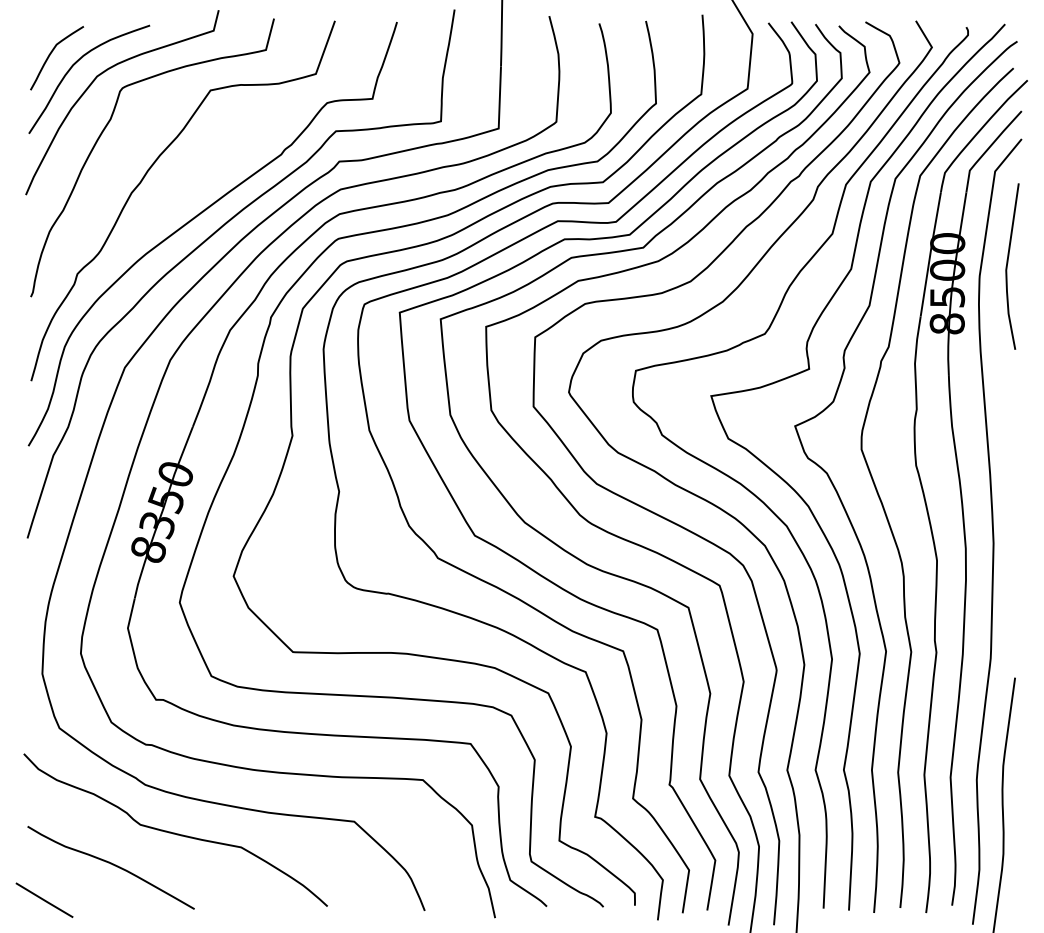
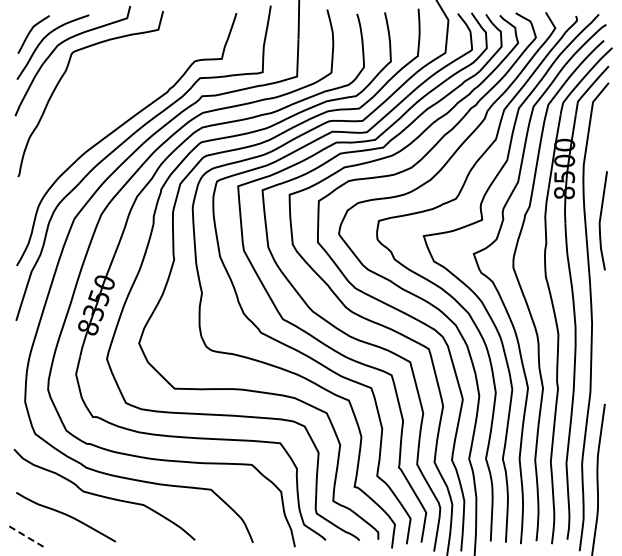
curve: (145, 178) -> (86, 106), removed
curve: (1007, 266) -> (600, 220), moved
line: (44, 900) -> (26, 536), solid -> dashed

